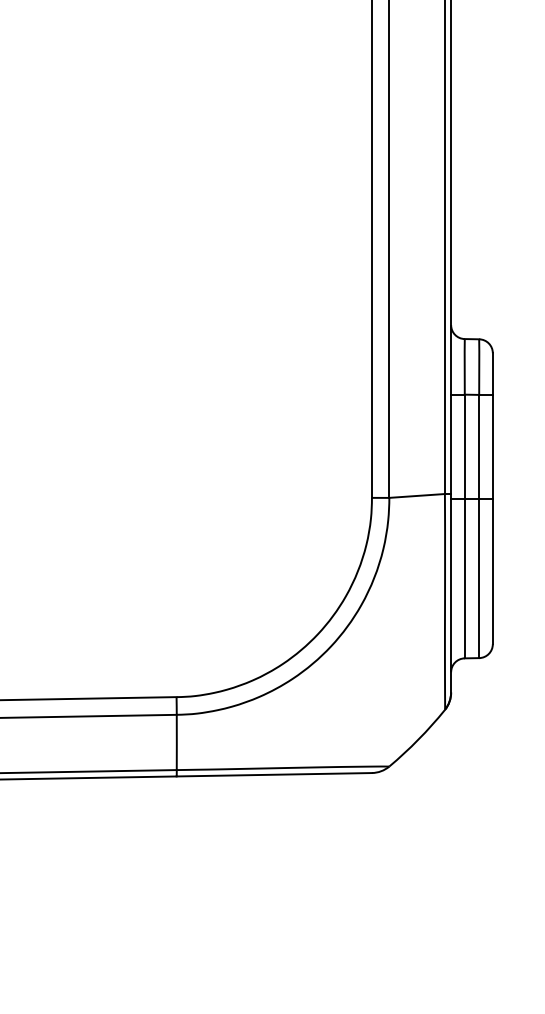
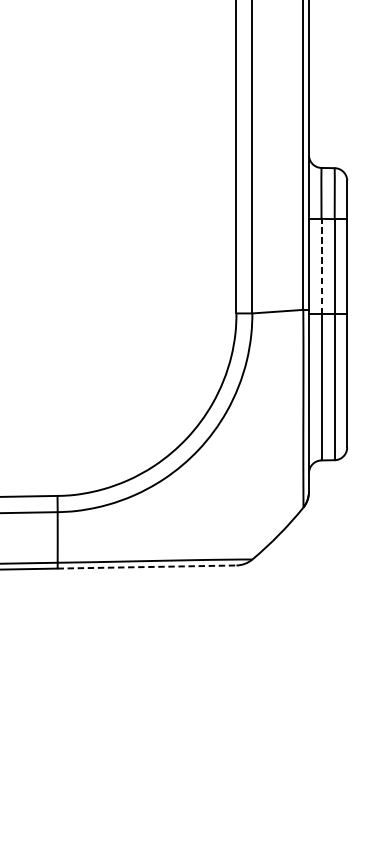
line: (464, 446) -> (321, 266), solid -> dashed
line: (274, 774) -> (147, 566), solid -> dashed

